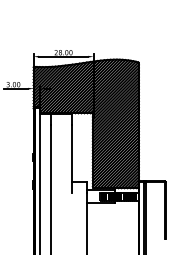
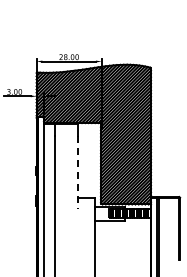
line: (72, 158) -> (78, 172), solid -> dashed

